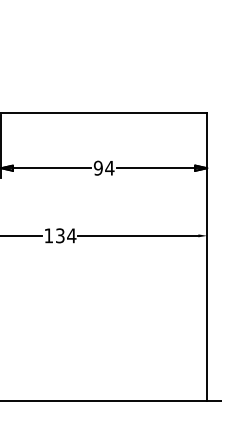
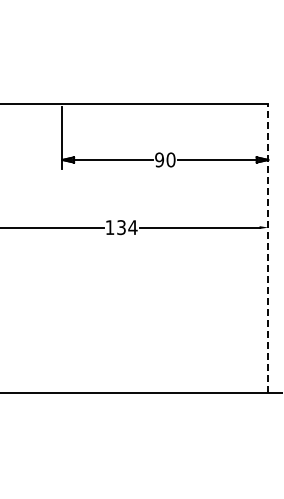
text: (109, 167) -> (170, 159), 94 -> 90
line: (207, 256) -> (268, 248), solid -> dashed

